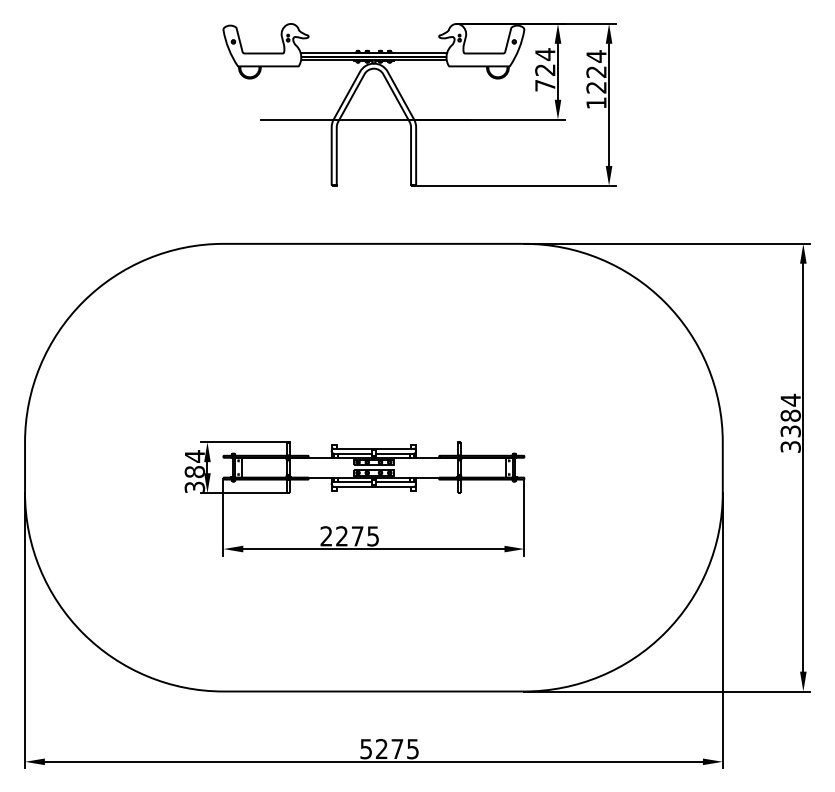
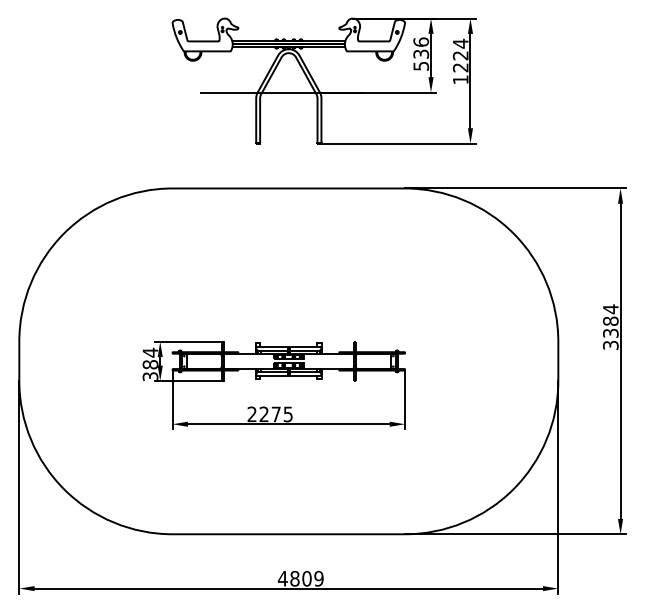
text: (545, 69) -> (421, 53), 724 -> 536
text: (389, 748) -> (300, 578), 5275 -> 4809

